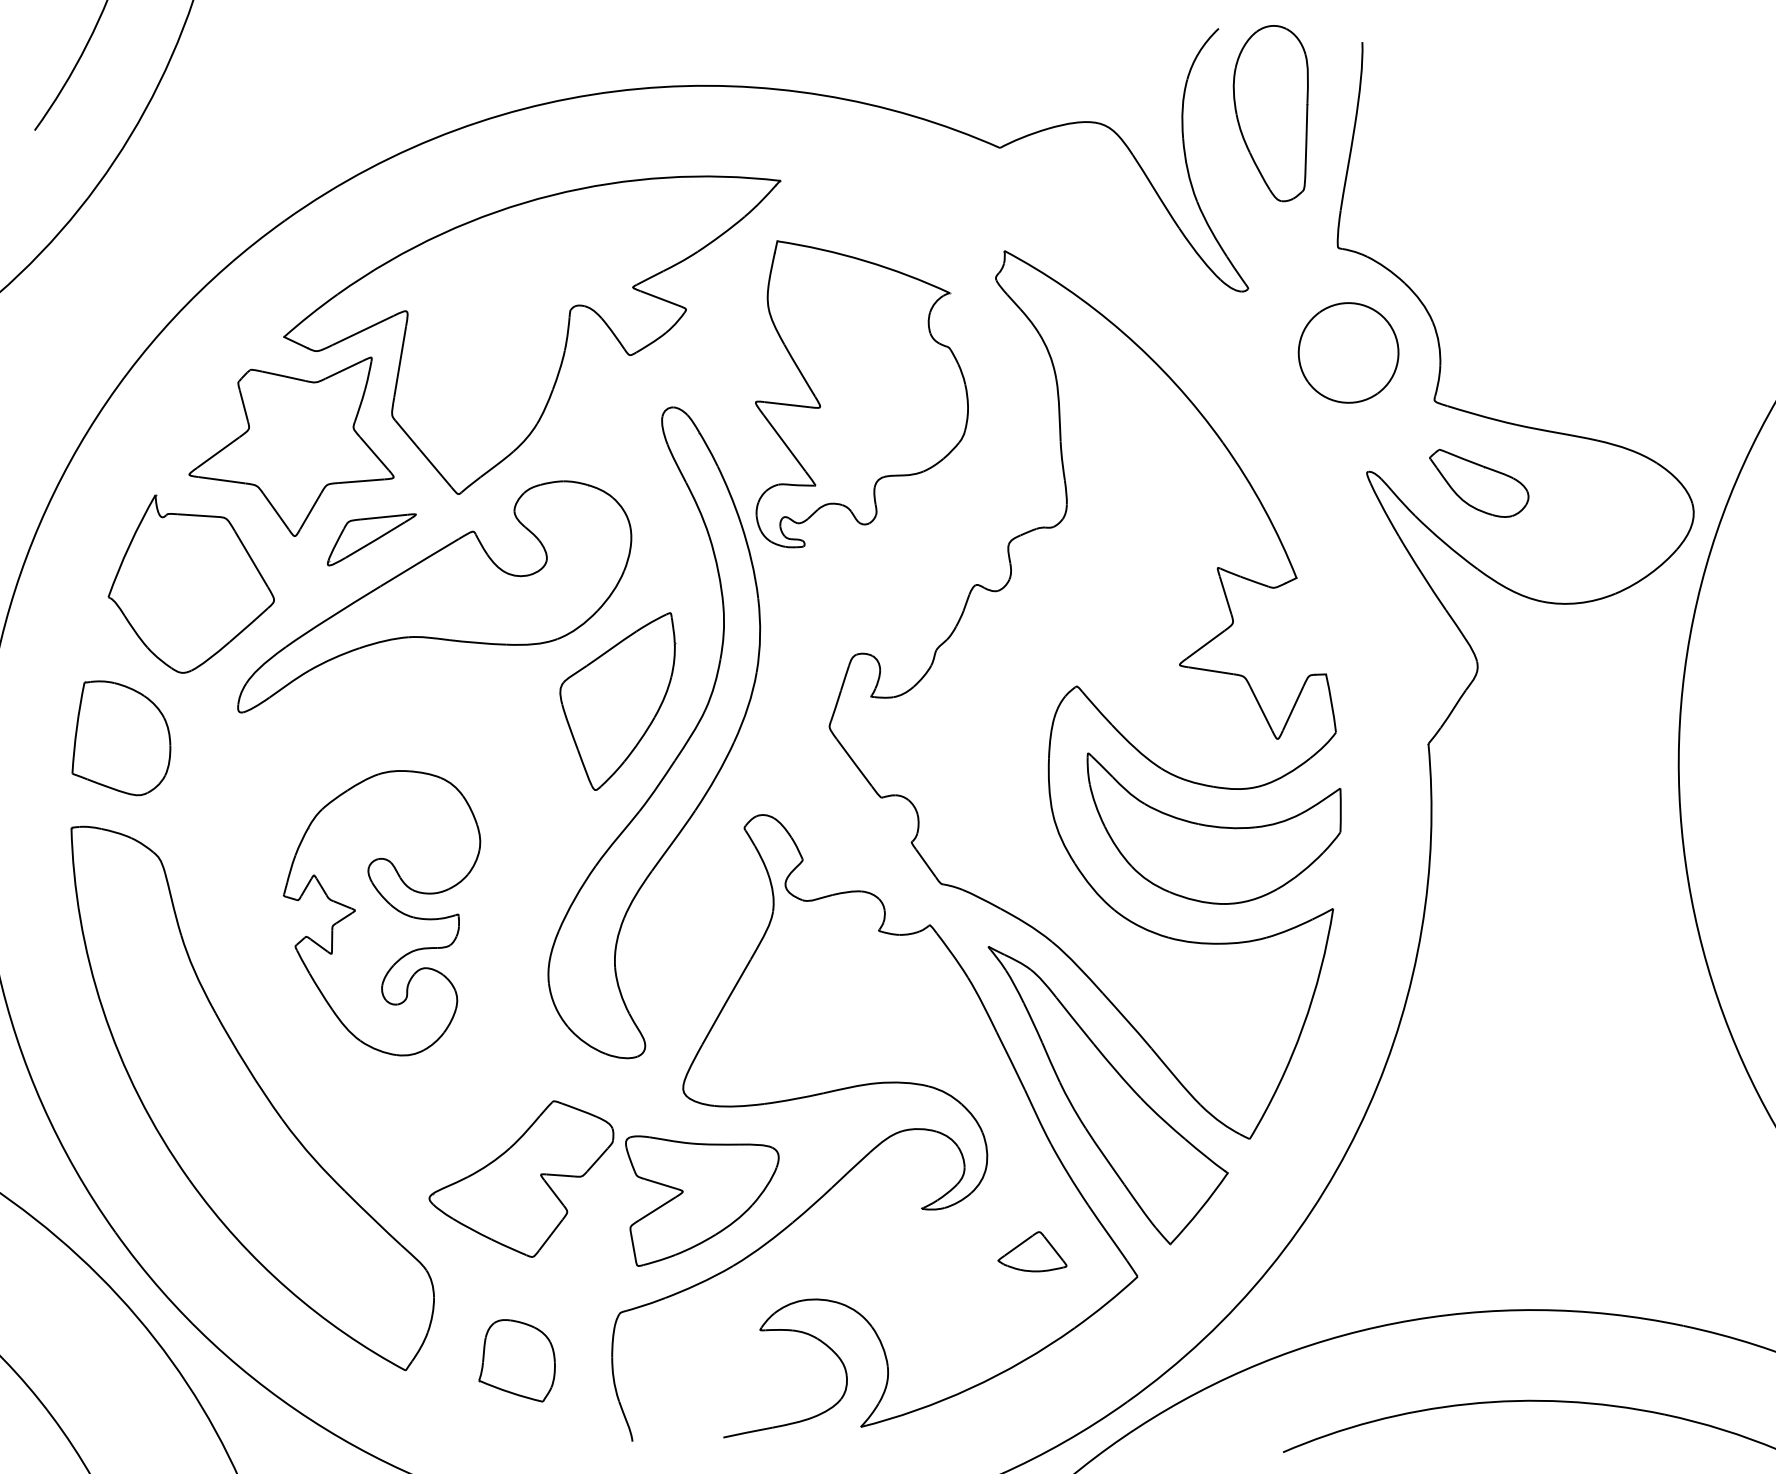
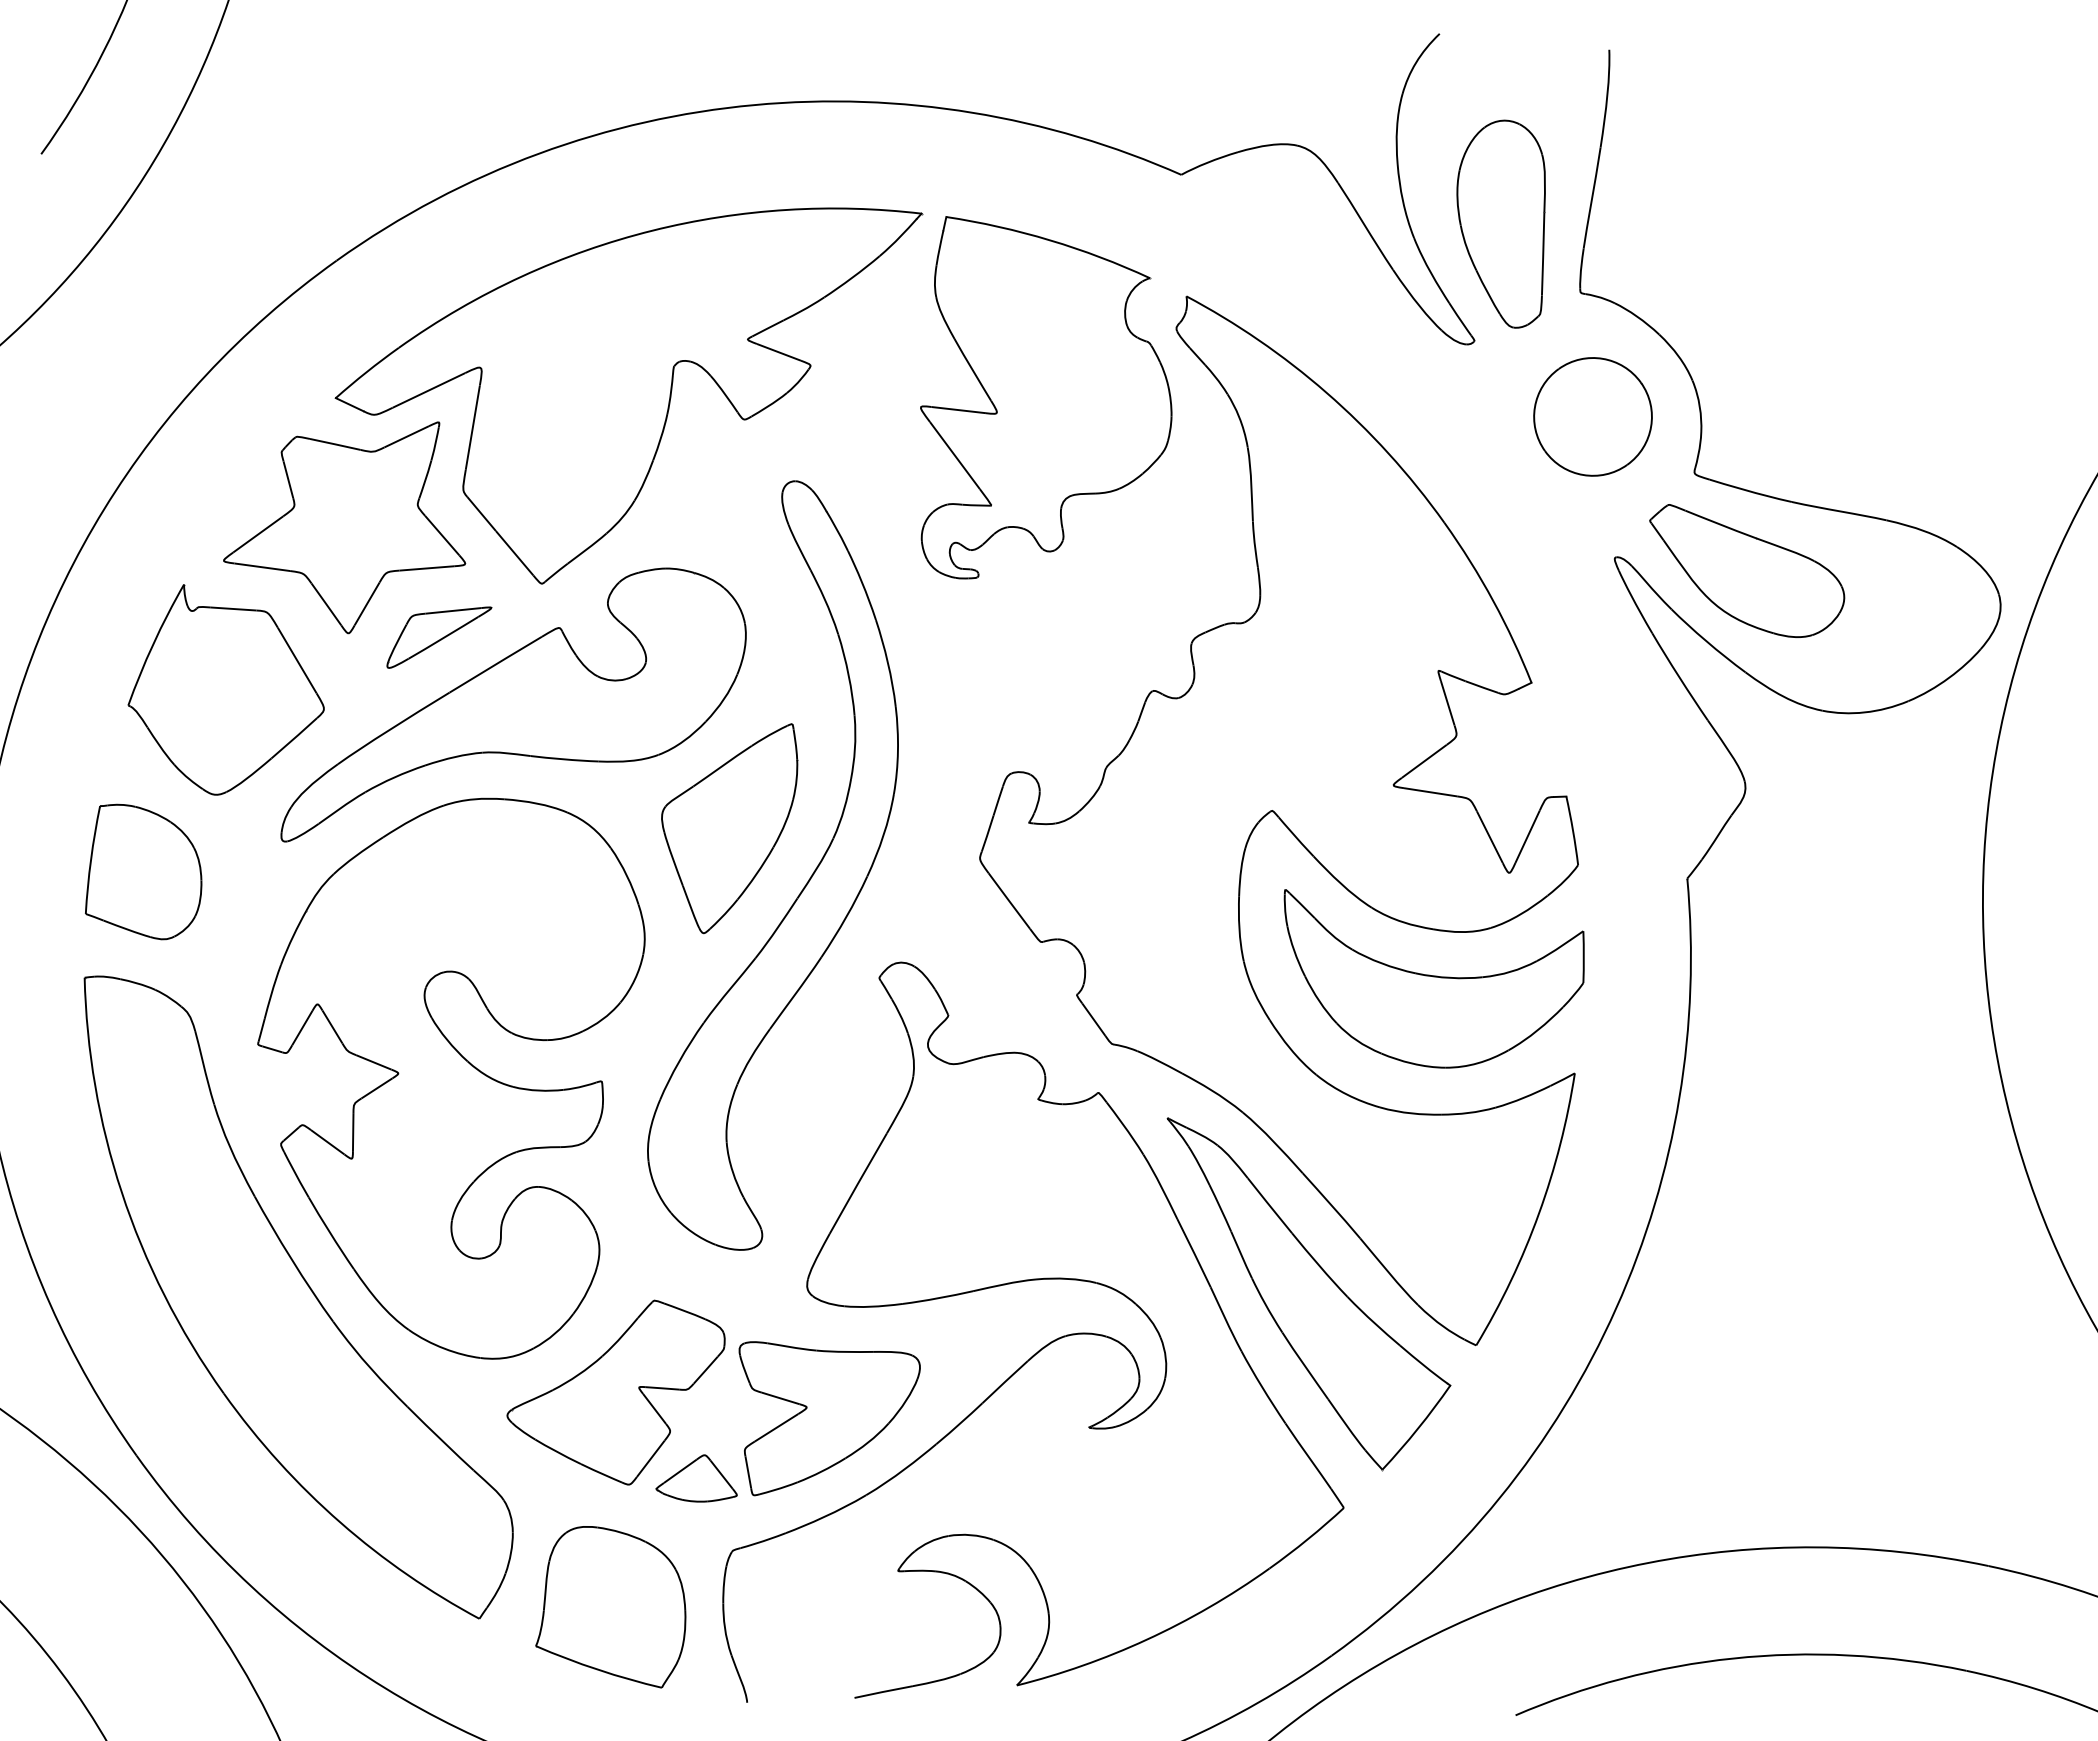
part: (1270, 112) -> (1500, 223), moved
part: (862, 394) -> (1046, 397), moved
part: (1479, 482) -> (1747, 570), size x1.67
part: (382, 913) -> (451, 1078), size x1.67
part: (1032, 1251) -> (696, 1478), moved
part: (516, 1361) -> (610, 1607), size x1.67

